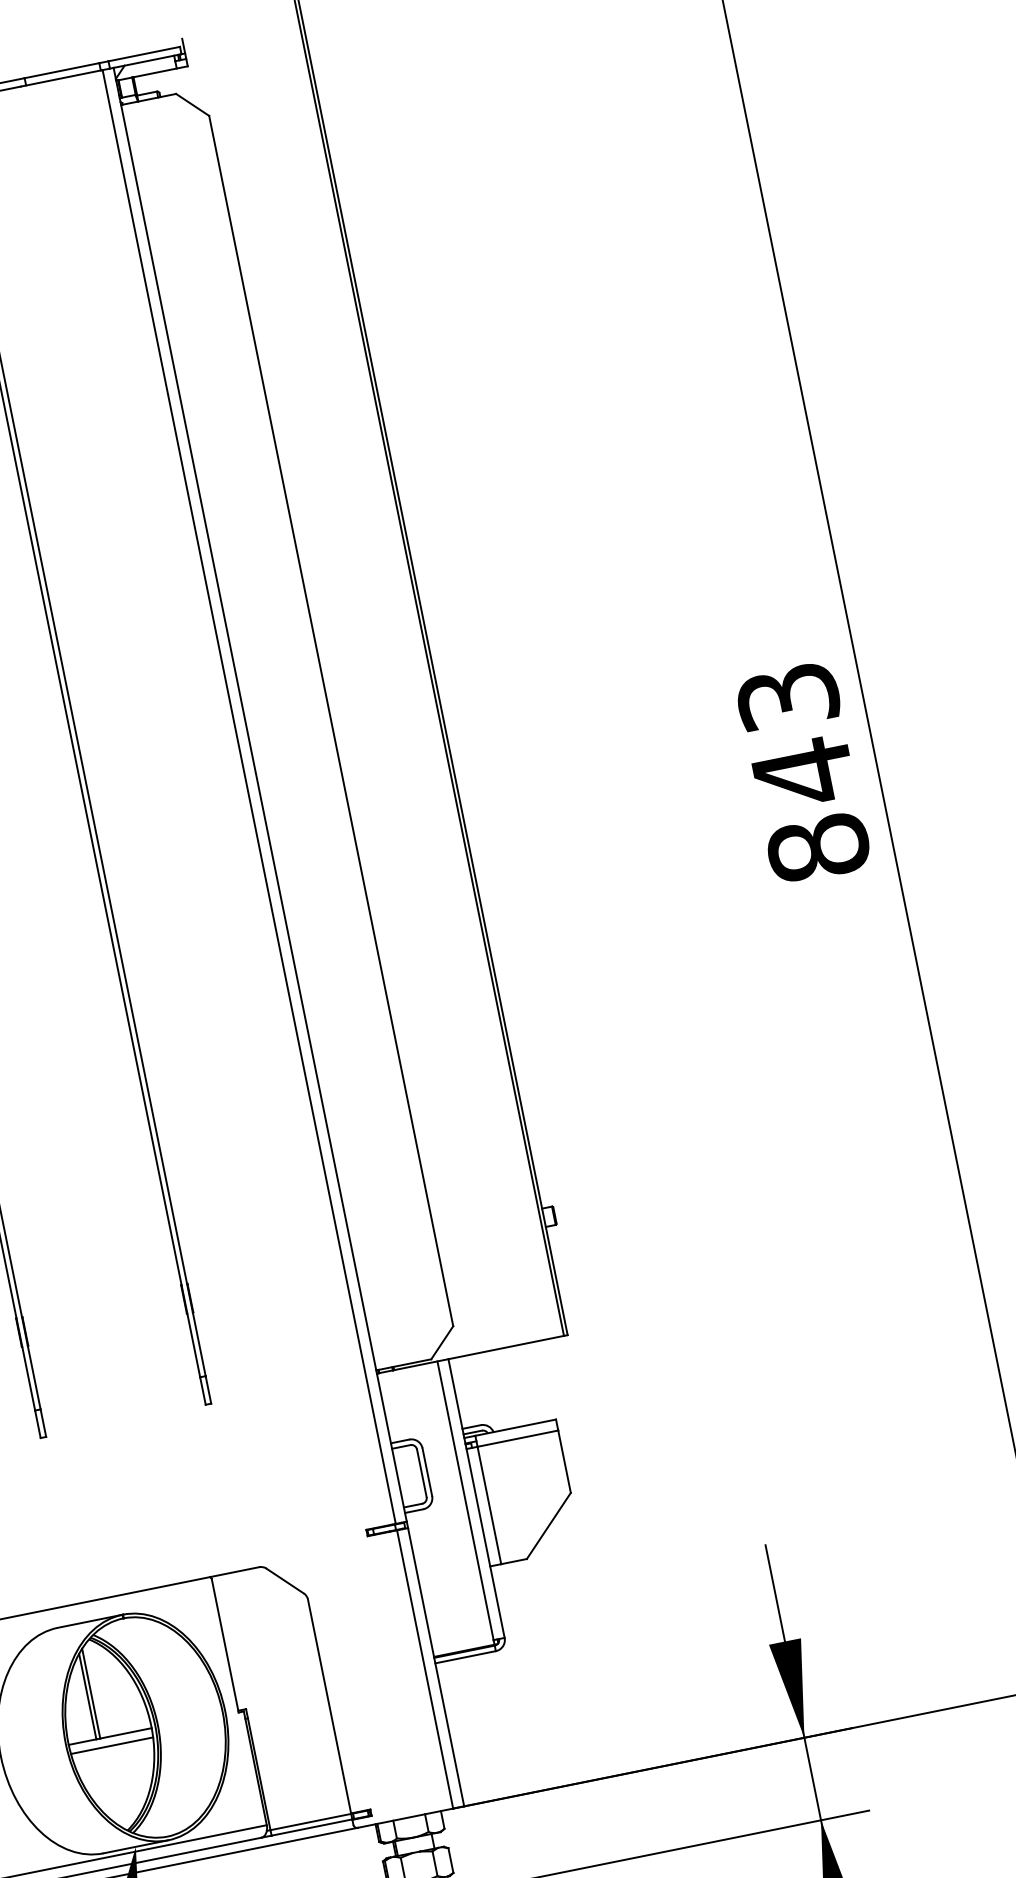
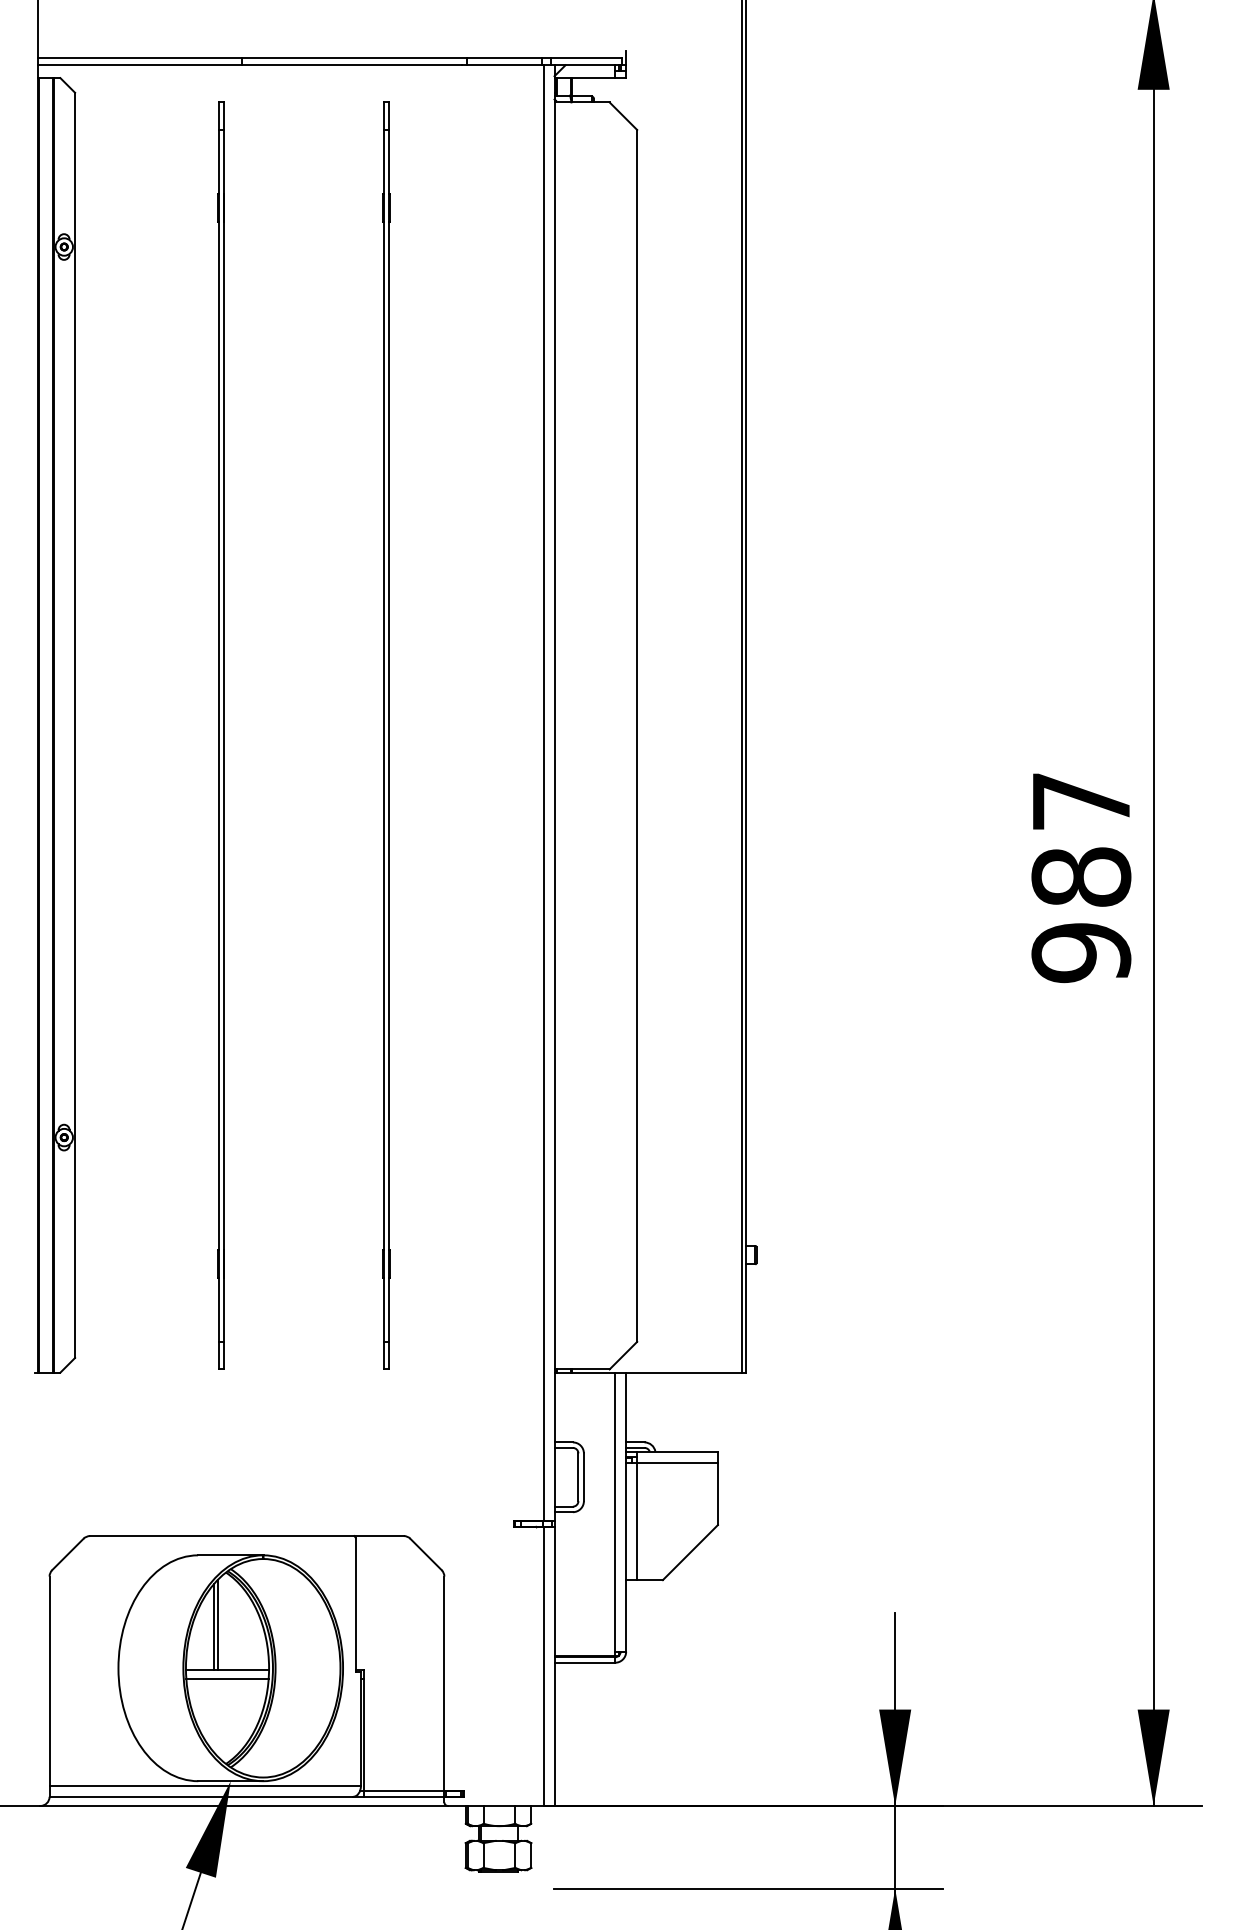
text: (803, 773) -> (1081, 878), 843 -> 987

